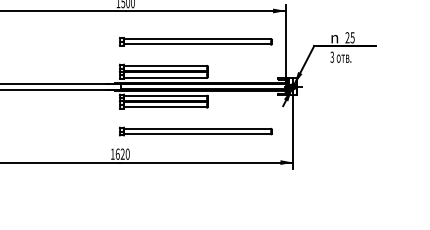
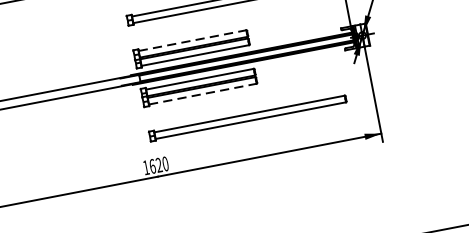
line: (165, 66) -> (192, 41), solid -> dashed
line: (165, 107) -> (202, 94), solid -> dashed

